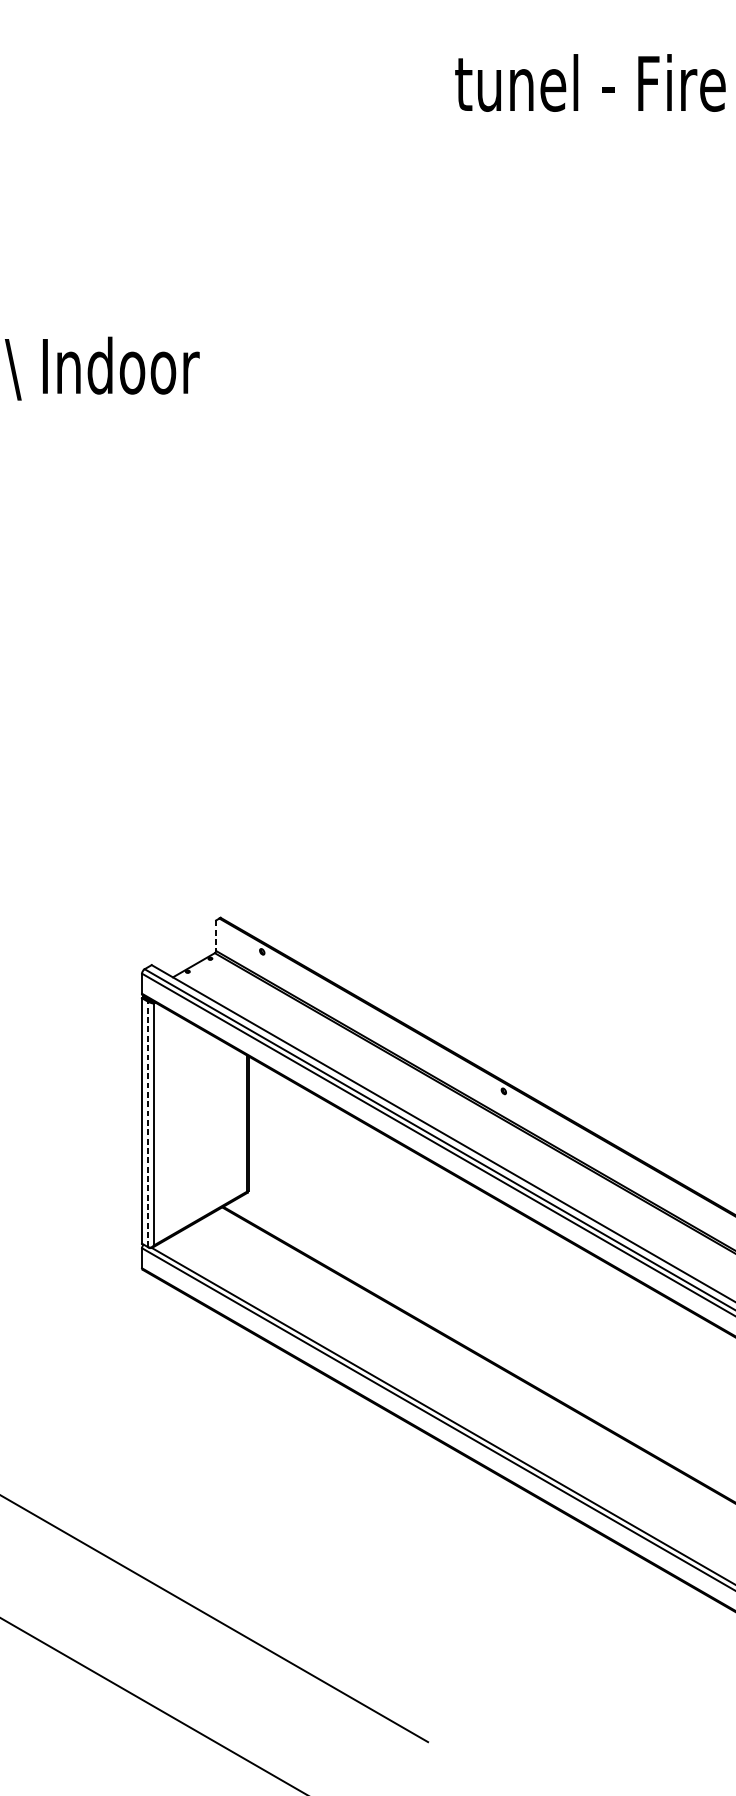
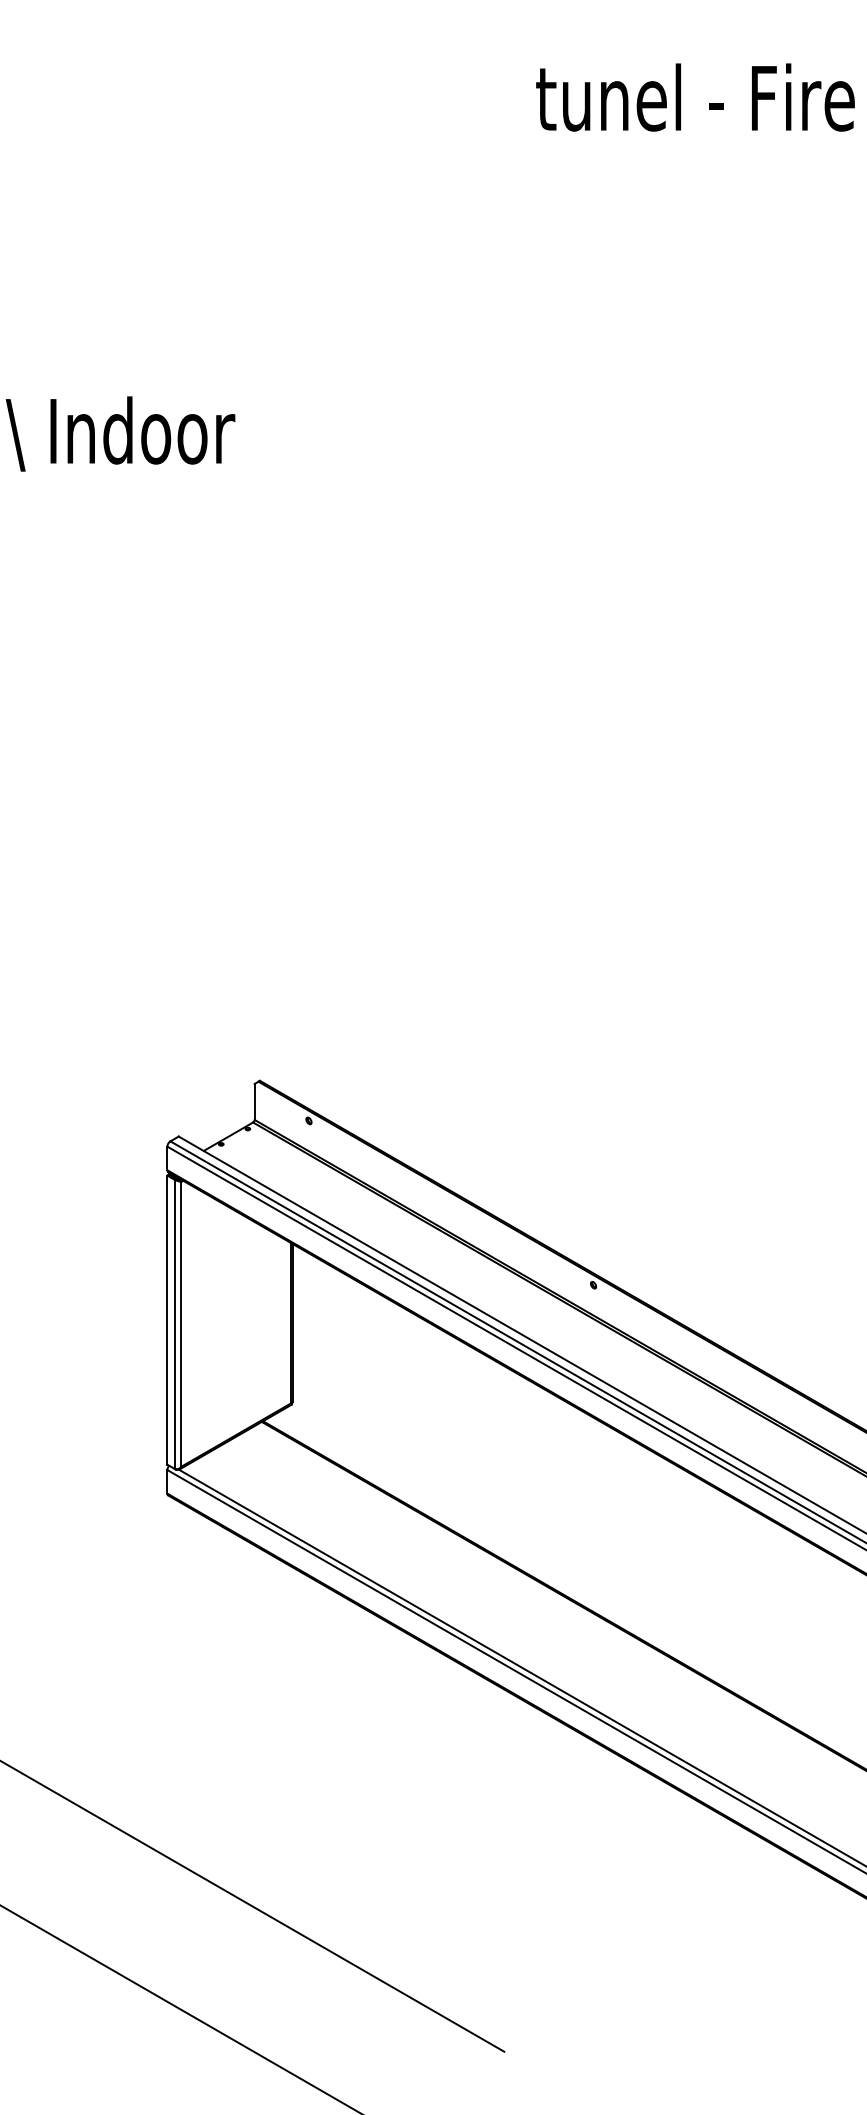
line: (216, 935) -> (254, 1101), dashed -> solid
line: (148, 1124) -> (174, 1324), dashed -> solid

